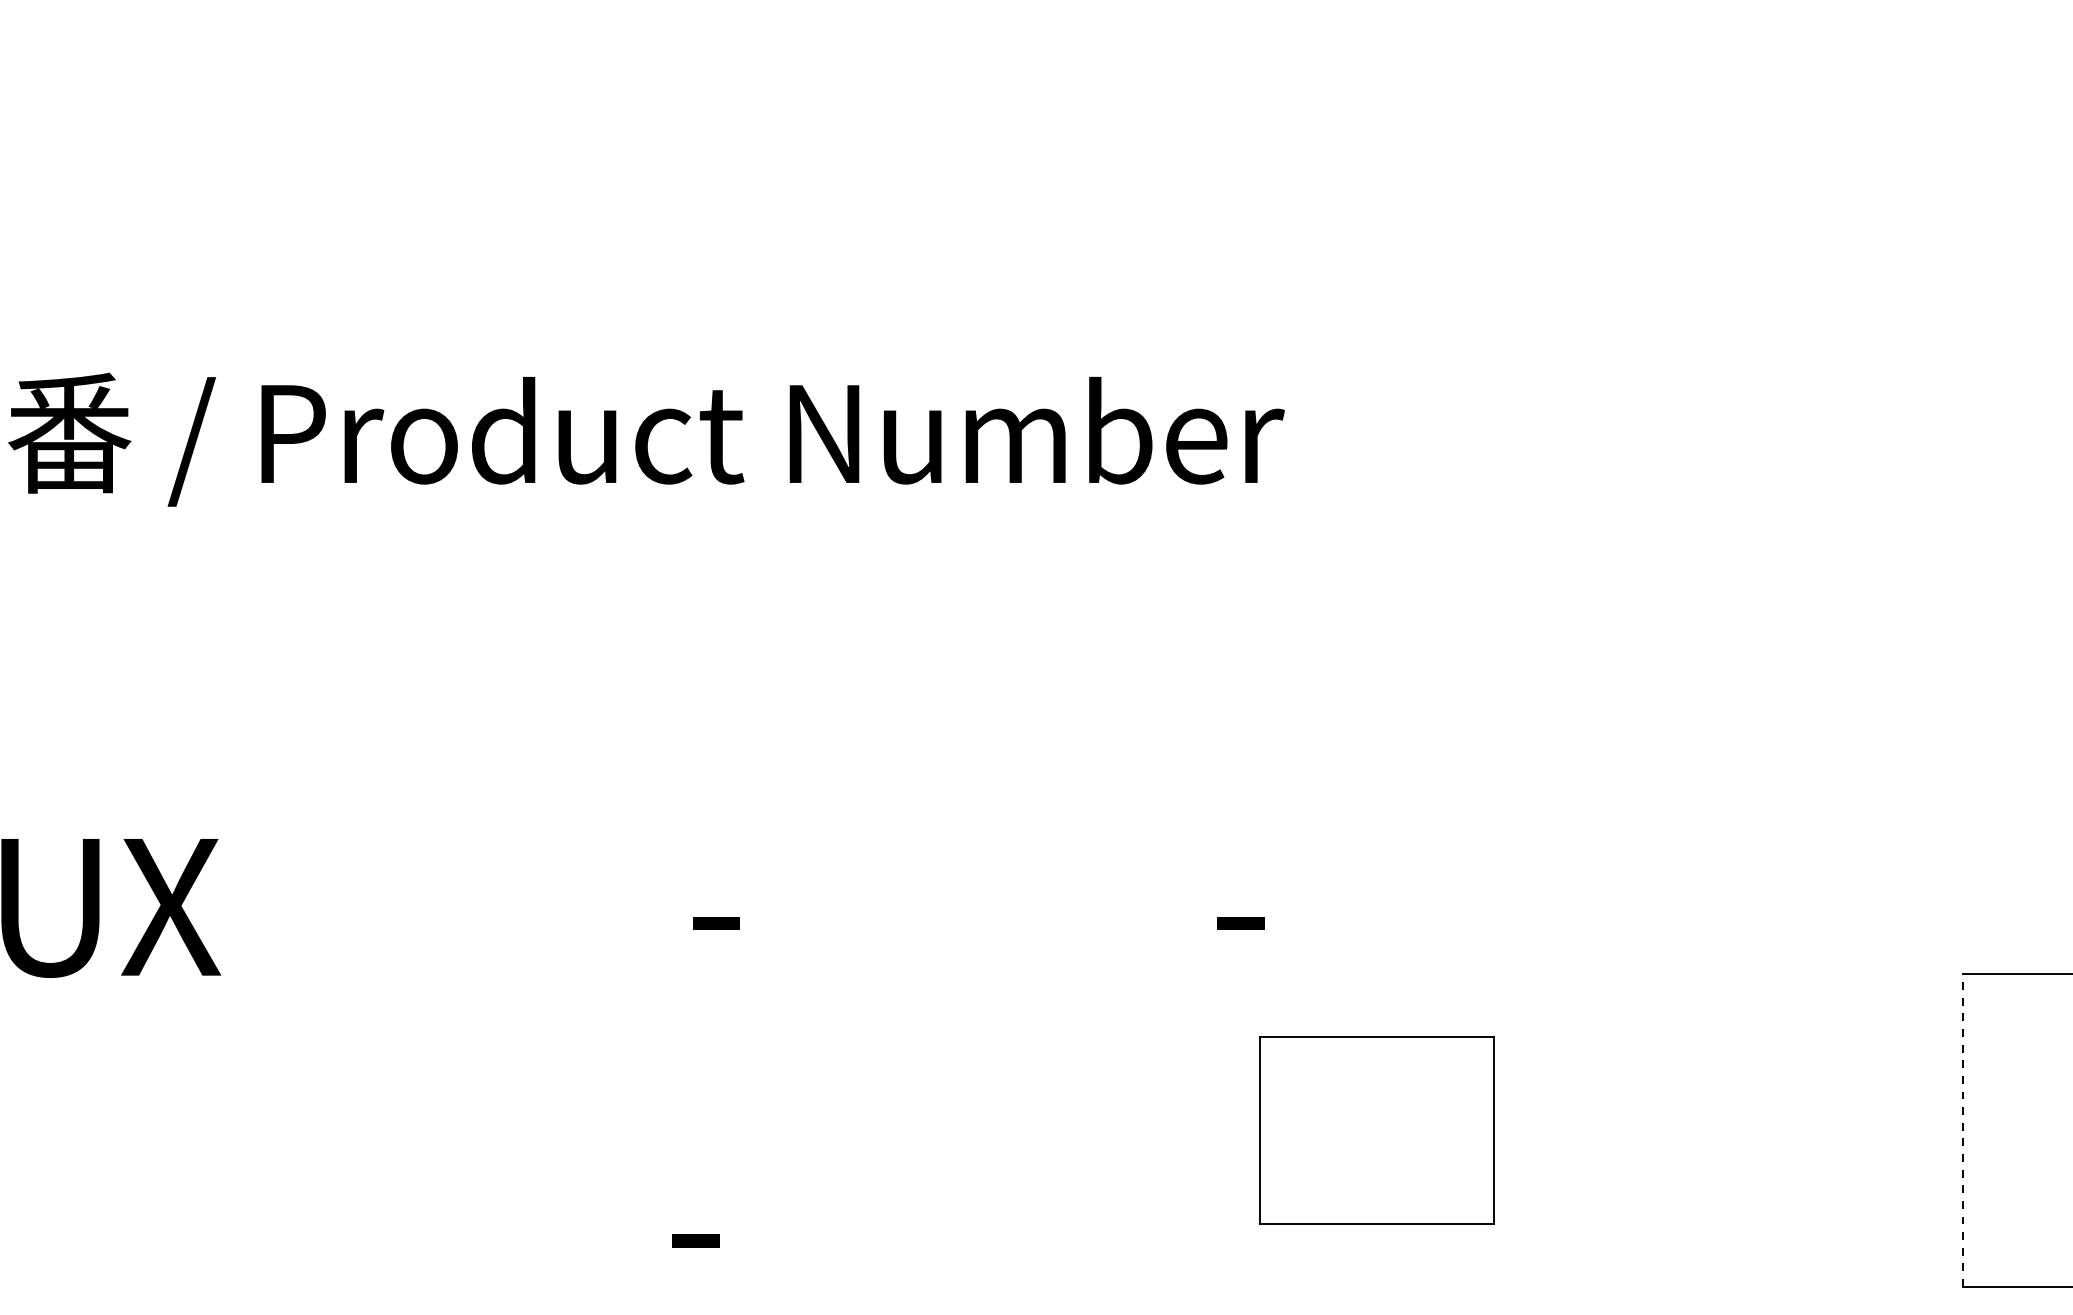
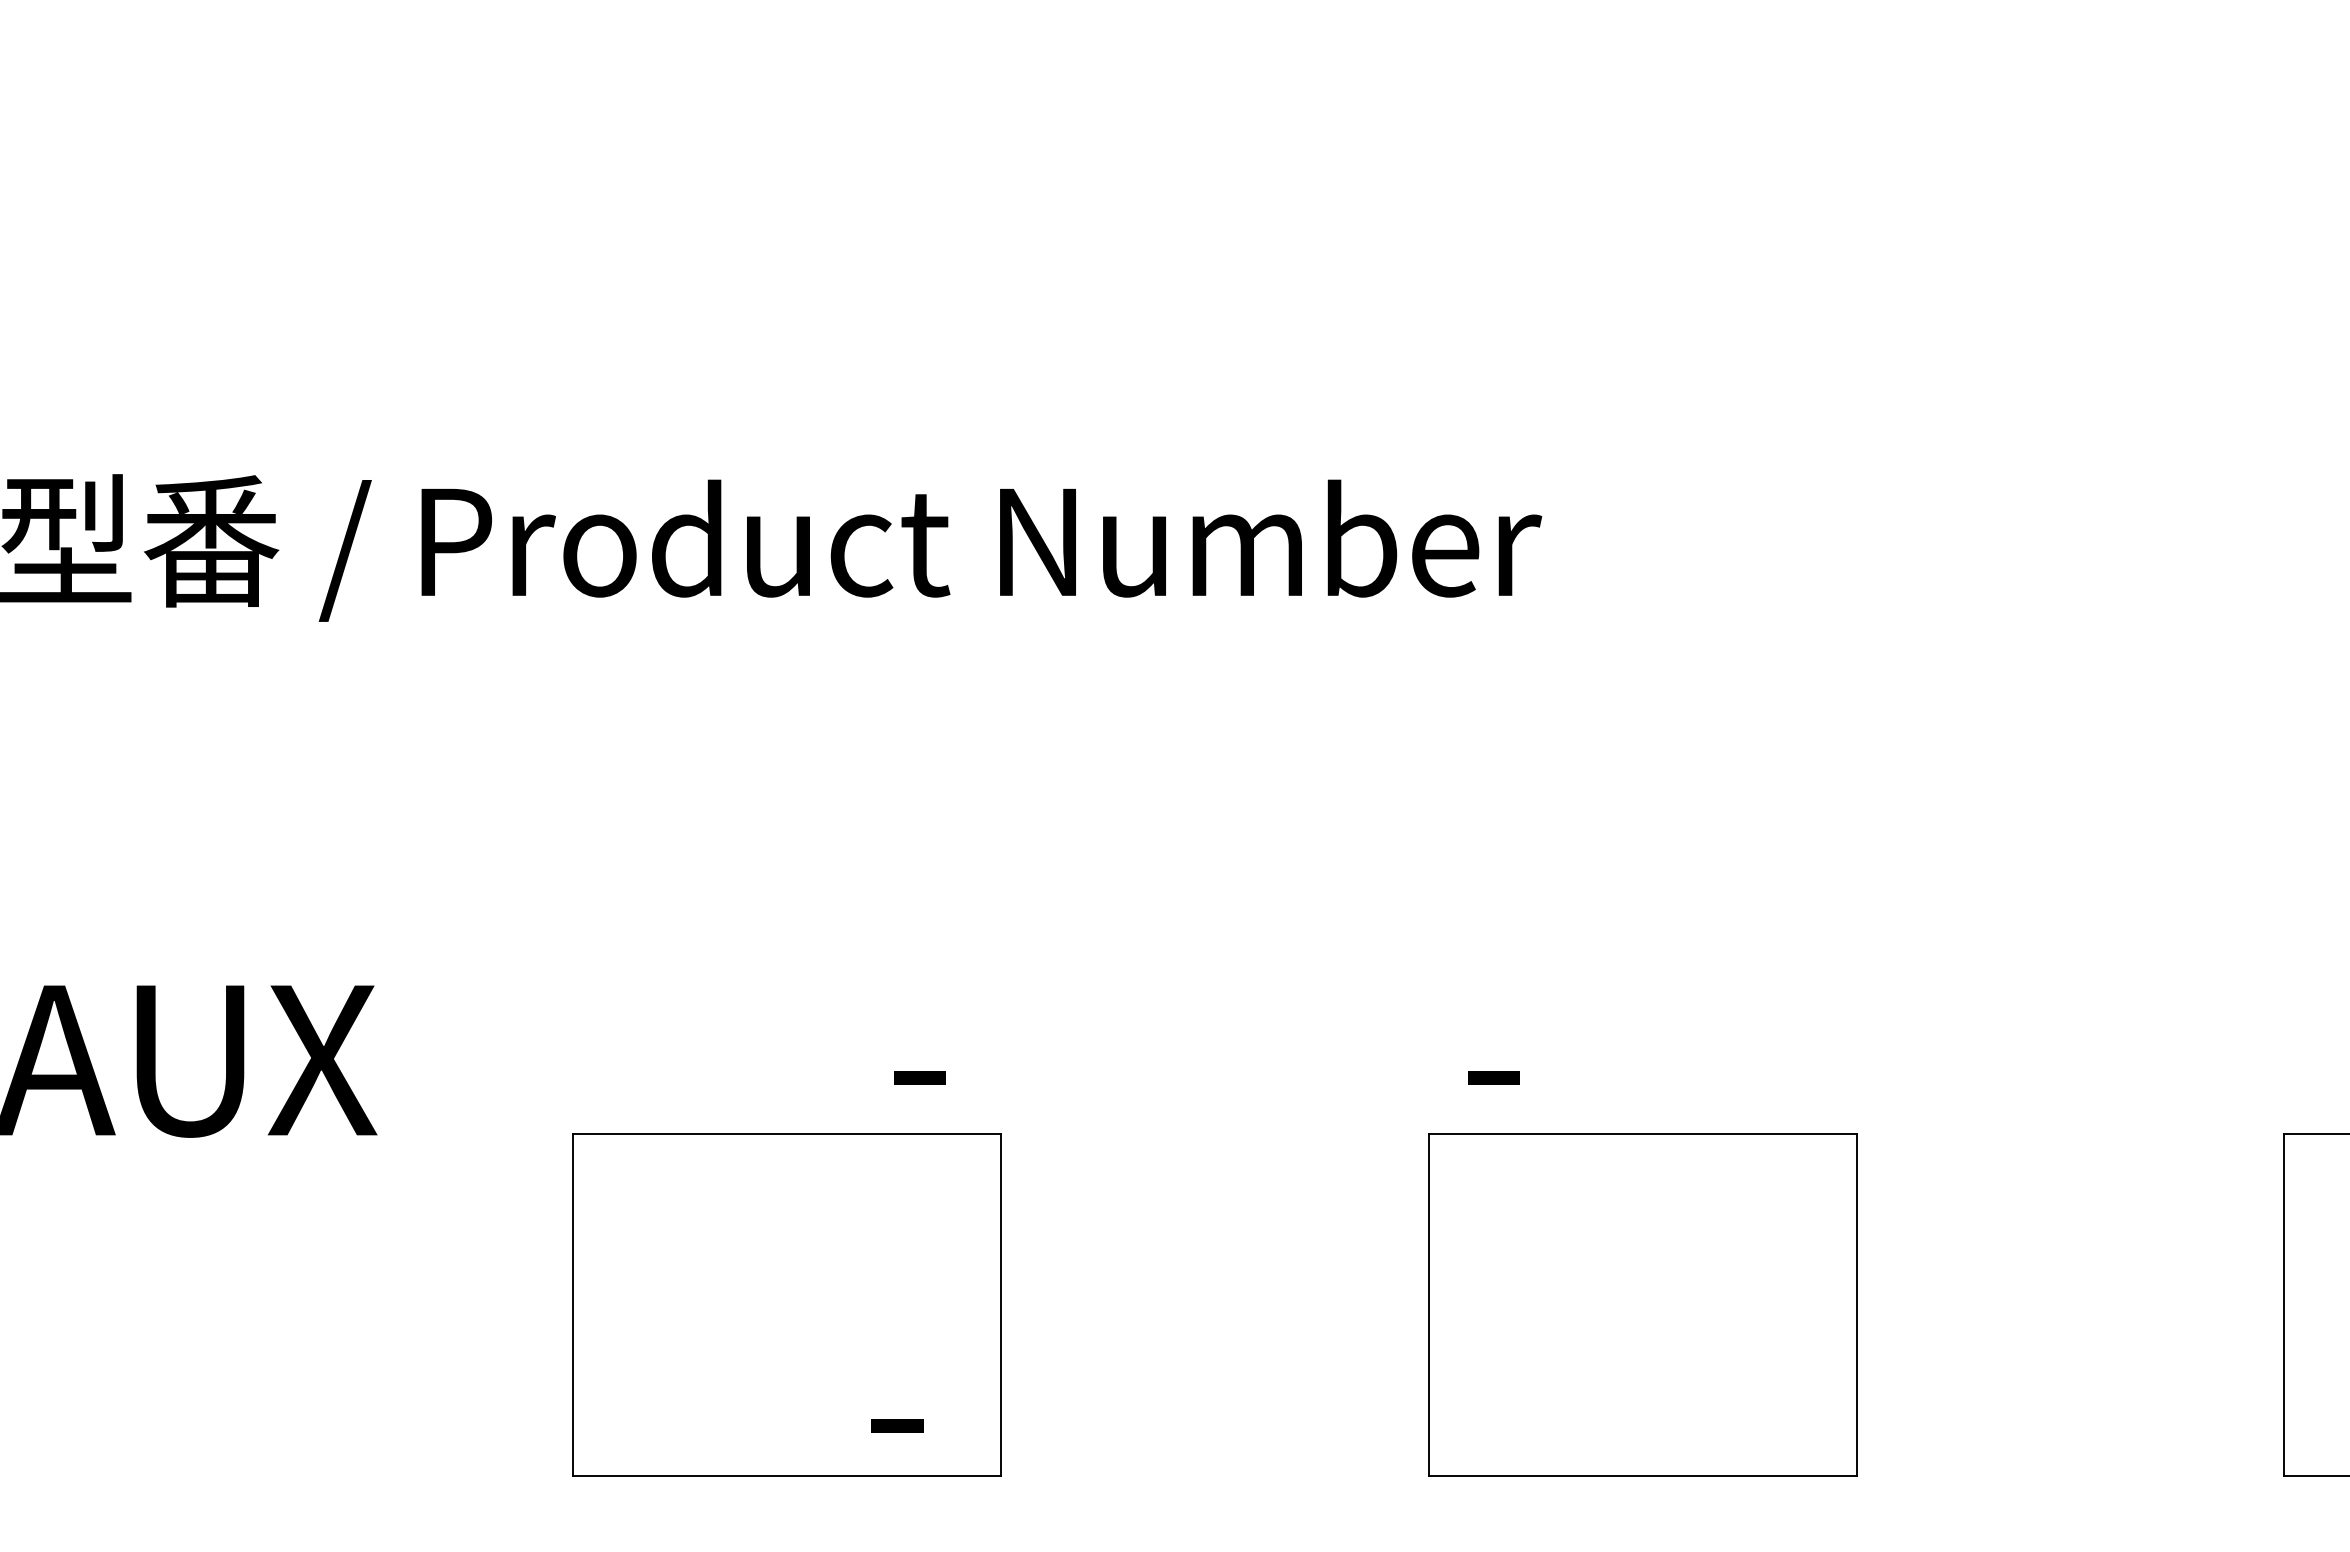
part: (594, 1130) -> (786, 1304), added
part: (1376, 1130) -> (1642, 1304), size x1.67
line: (1962, 1130) -> (2284, 1304), dashed -> solid

